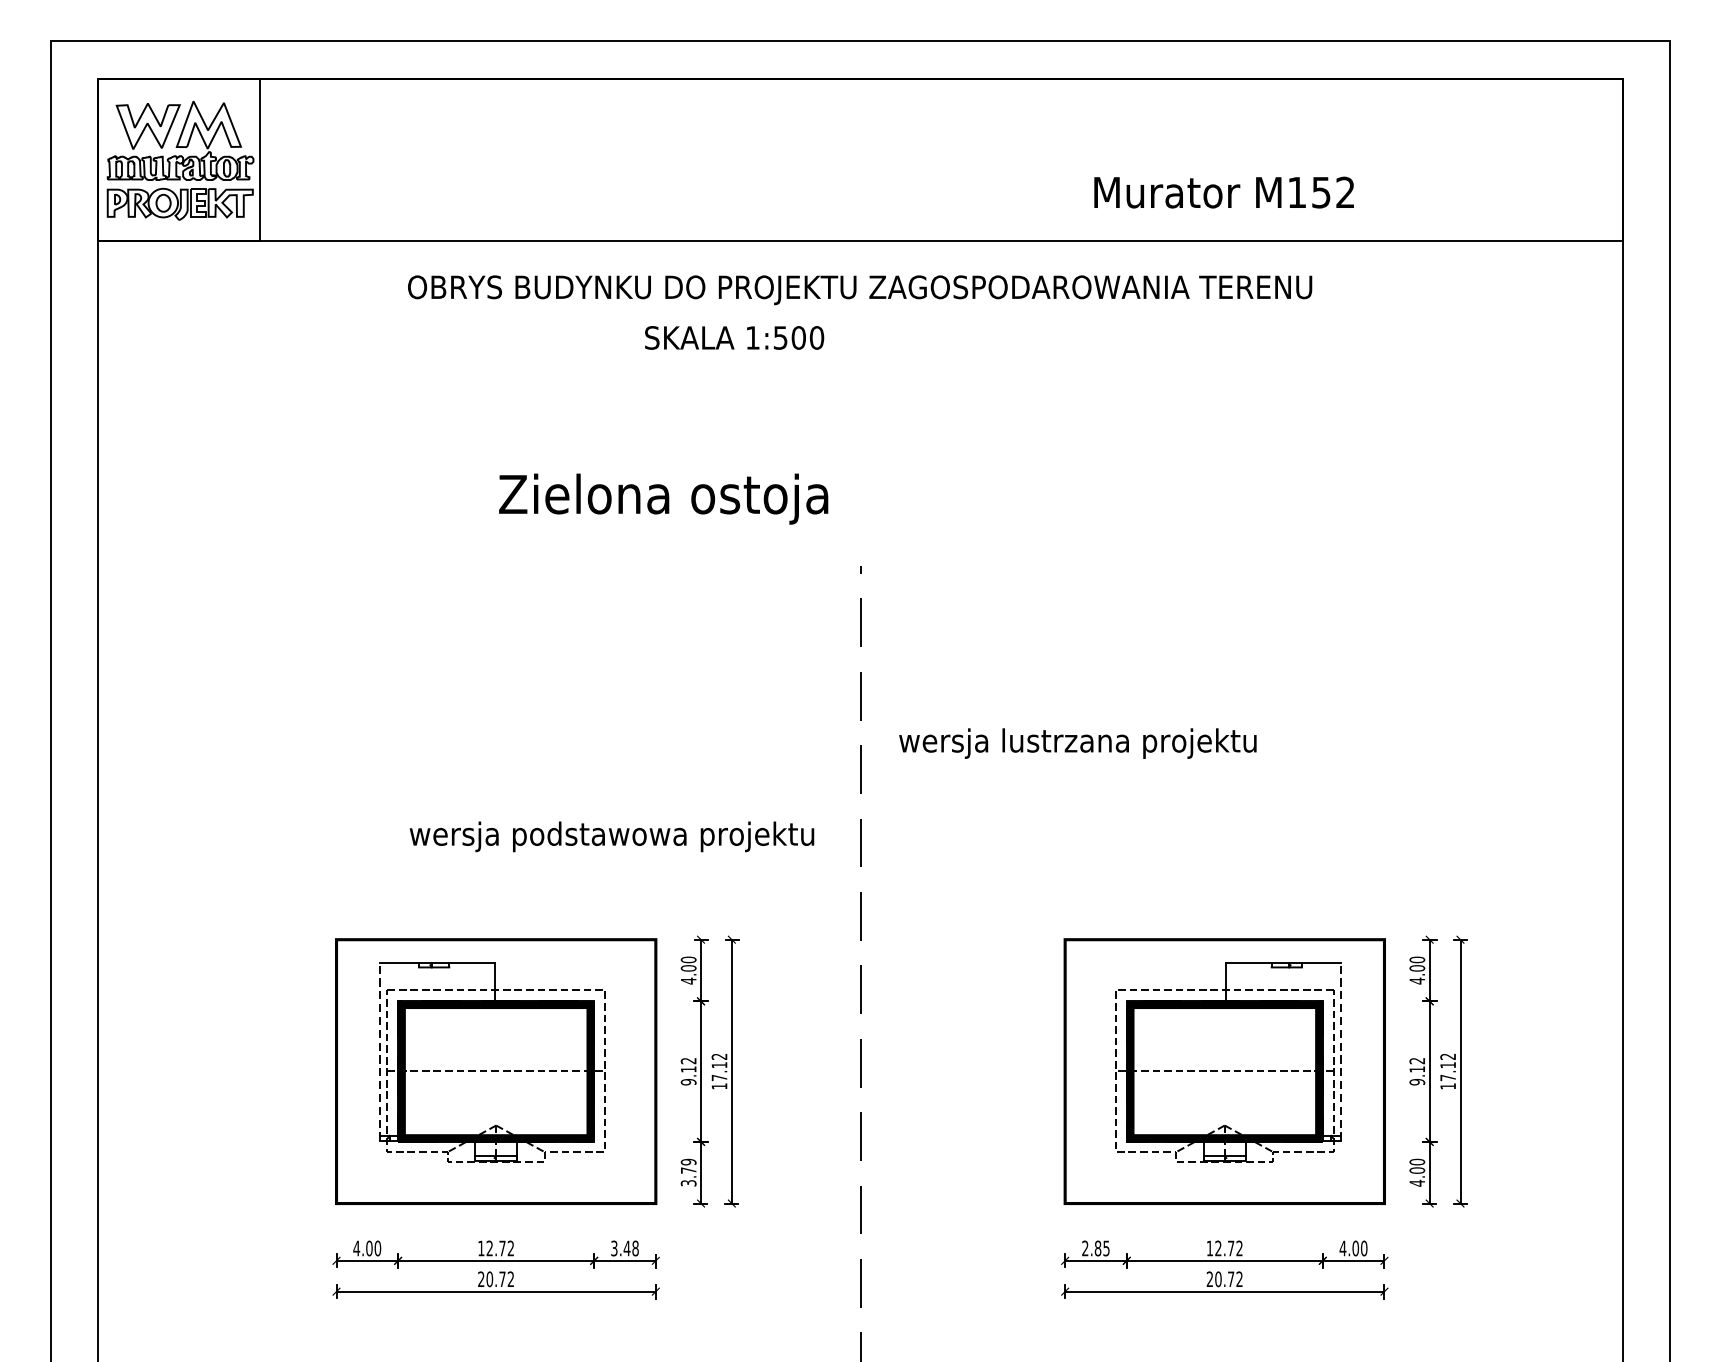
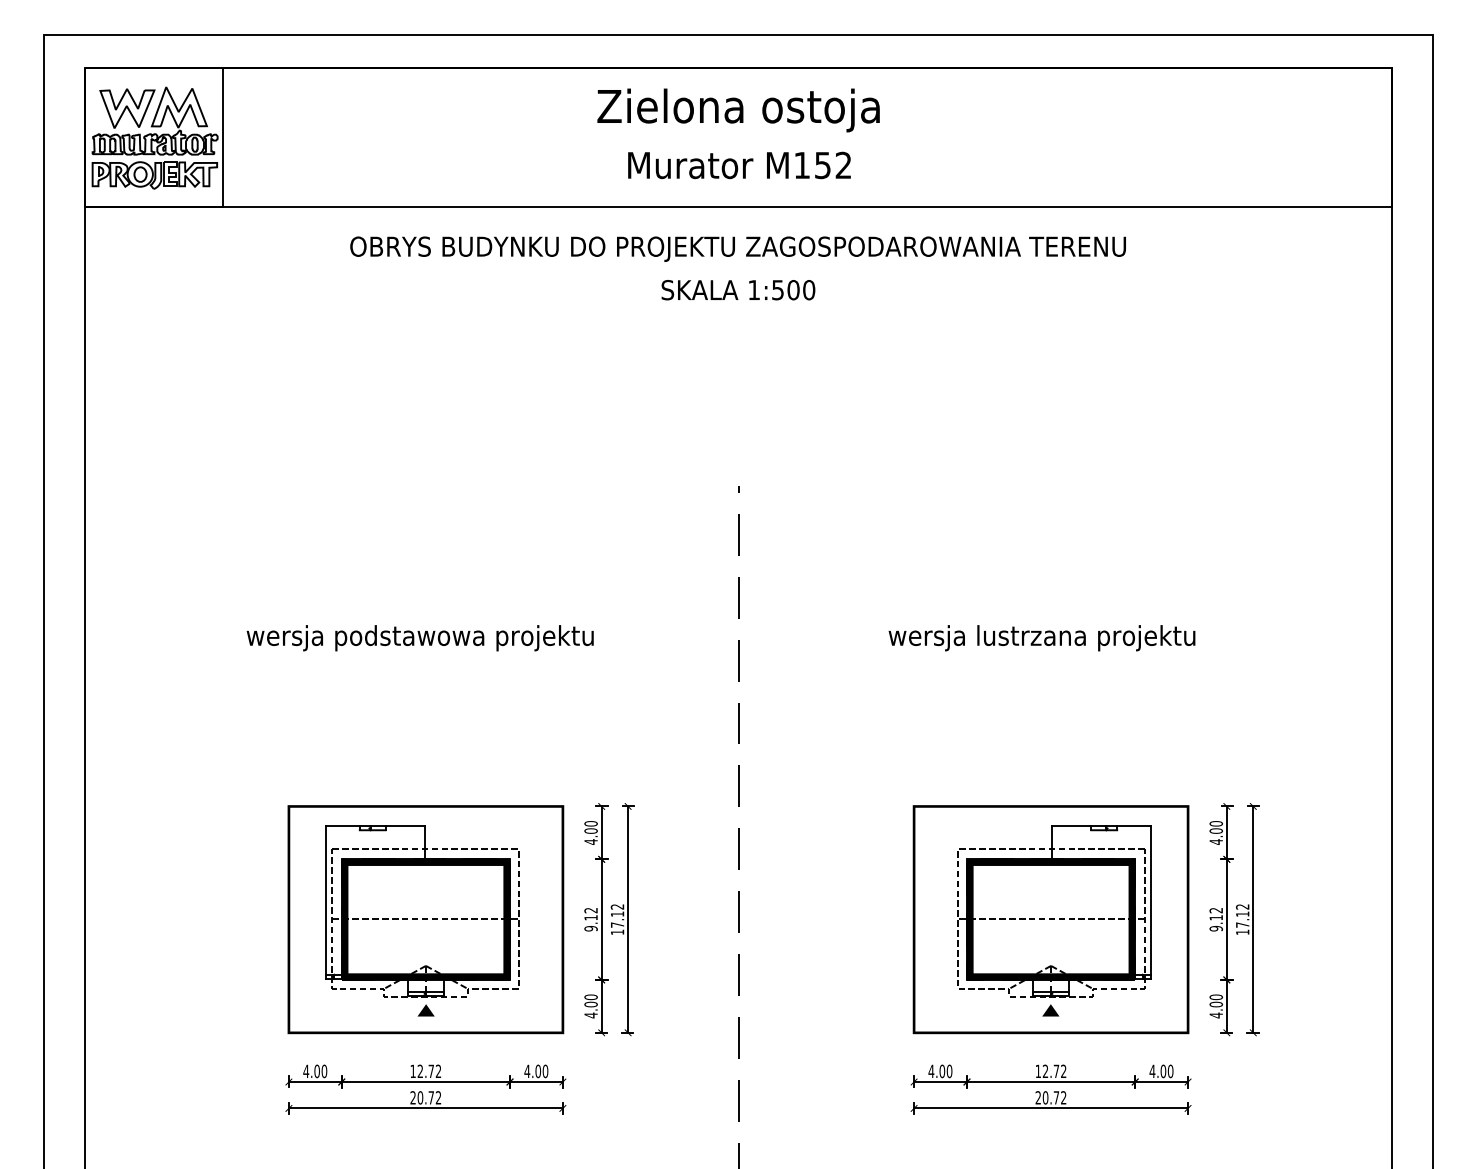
text: (1224, 192) -> (739, 165), moved
text: (734, 338) -> (738, 290), moved
text: (663, 499) -> (738, 110), moved
text: (1077, 743) -> (1041, 638), moved
text: (611, 837) -> (419, 638), moved
line: (379, 1051) -> (325, 902), dashed -> solid
line: (1341, 1051) -> (1151, 902), dashed -> solid
text: (688, 1172) -> (590, 1006), 3.79 -> 4.00
fill: (495, 1177) -> (425, 1010), added
fill: (1224, 1177) -> (1050, 1010), added
text: (625, 1248) -> (536, 1071), 3.48 -> 4.00
text: (1095, 1248) -> (940, 1071), 2.85 -> 4.00

